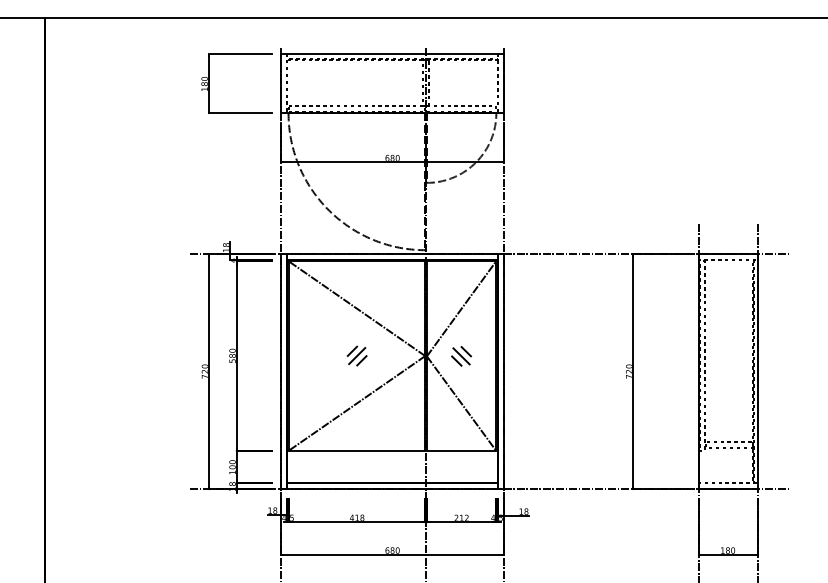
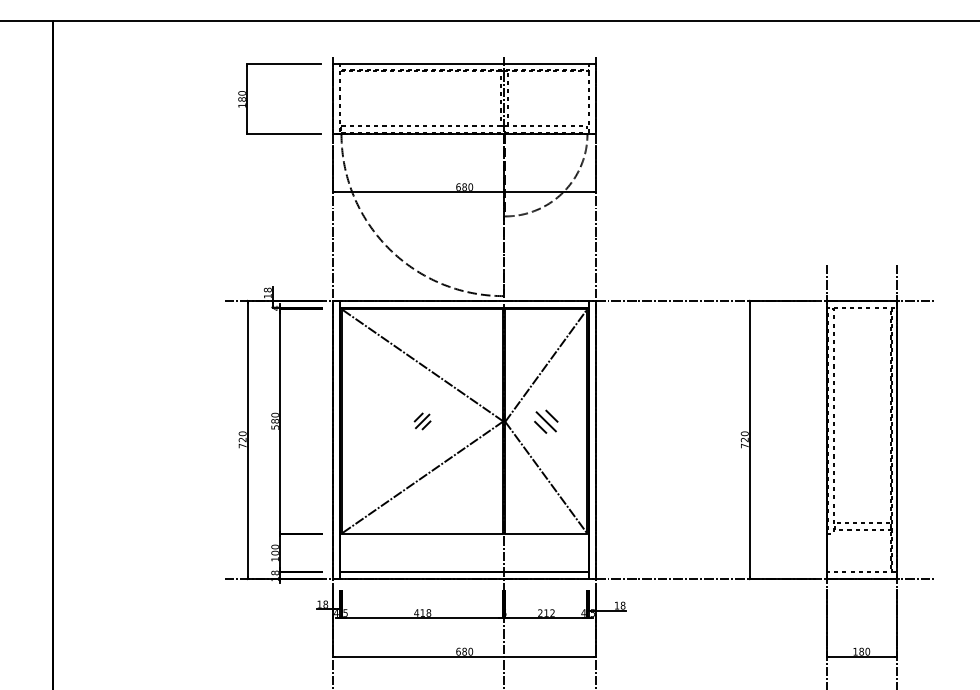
part: (356, 356) -> (422, 421), size x0.7

